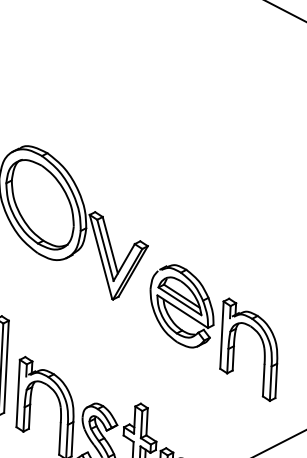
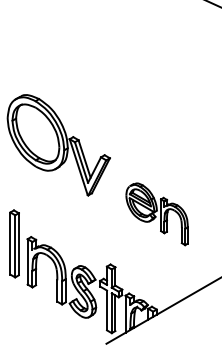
part: (212, 332) -> (156, 214), size x0.7

